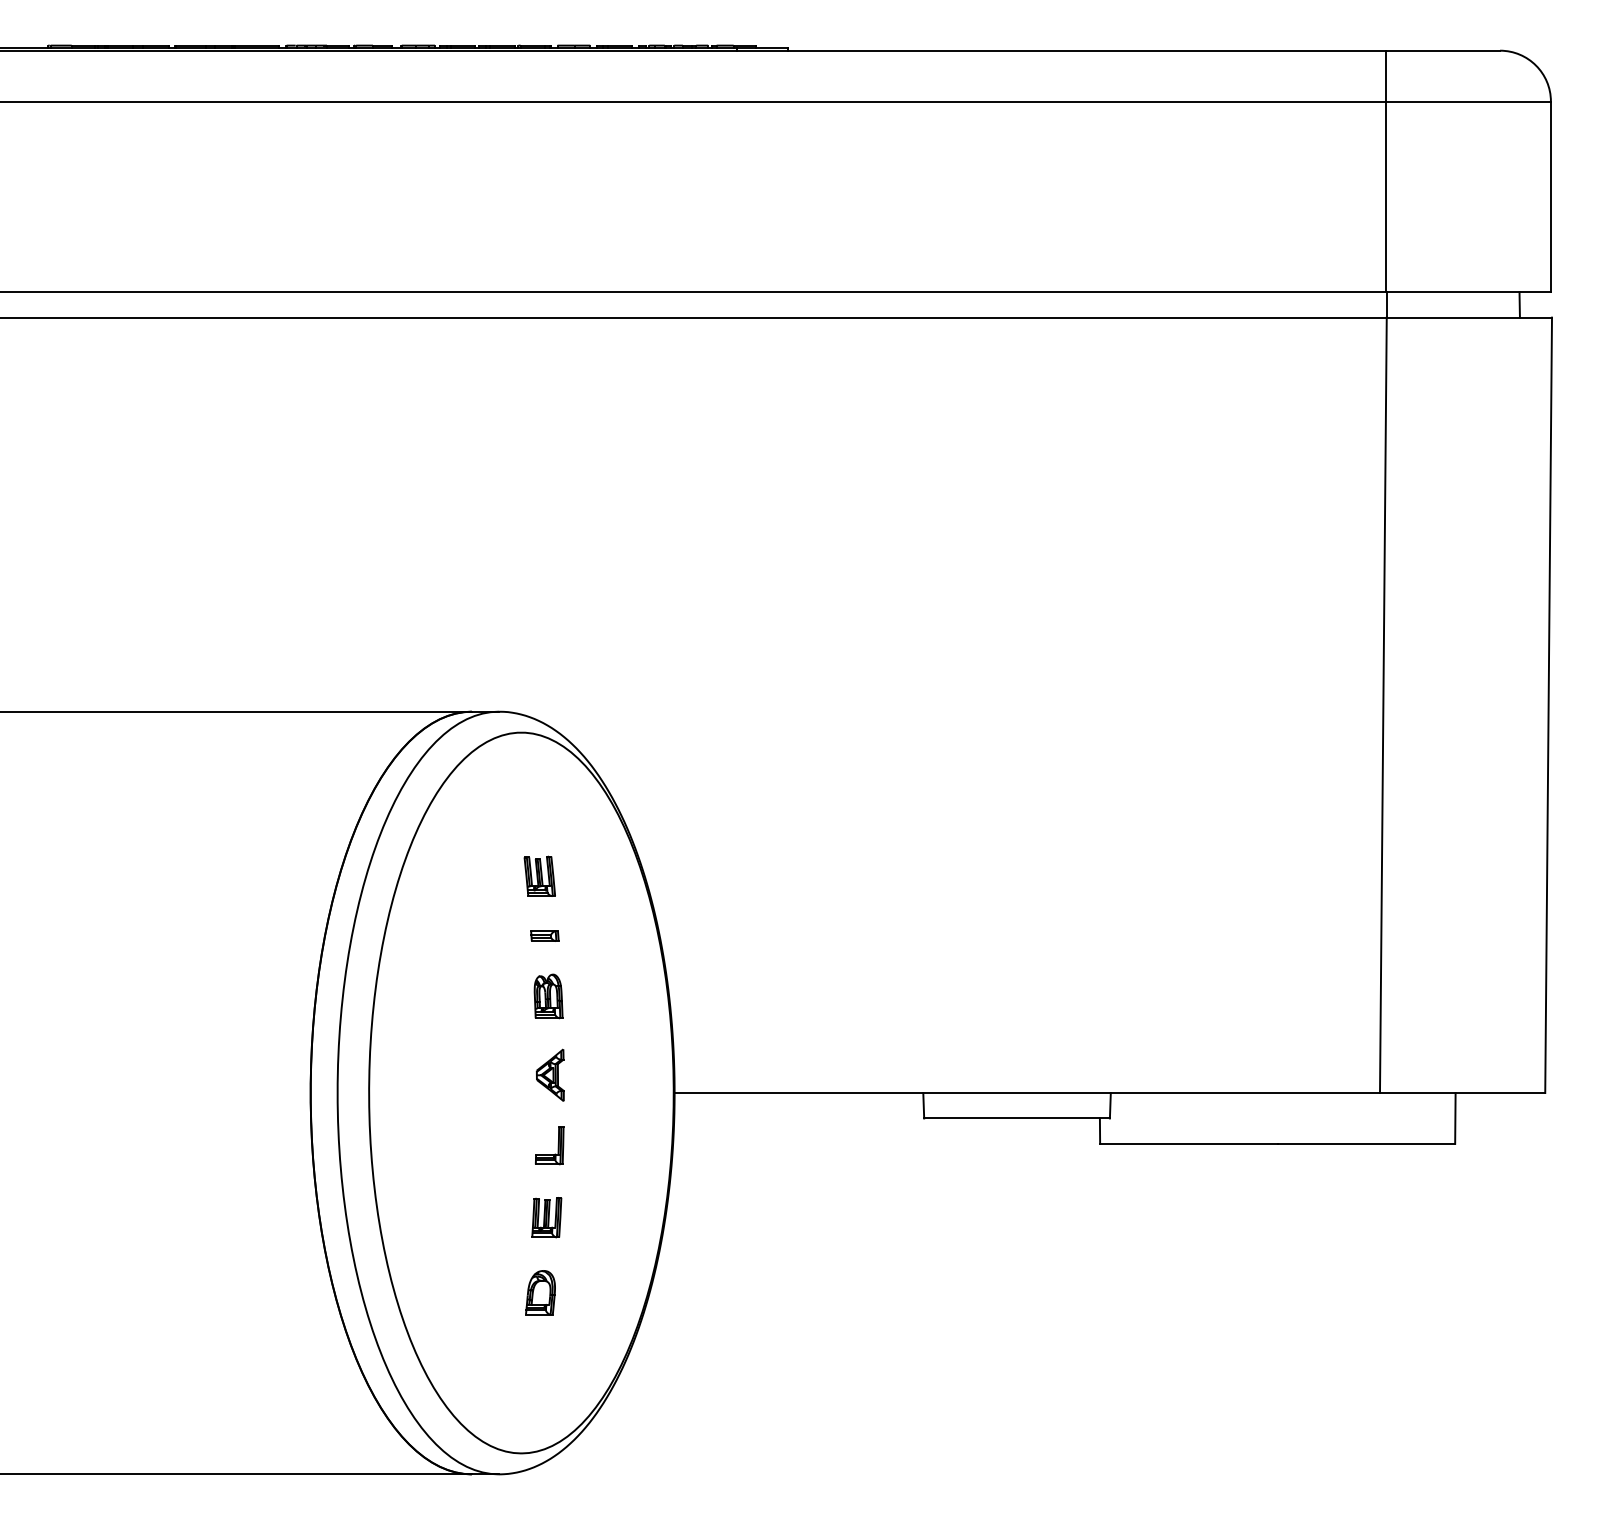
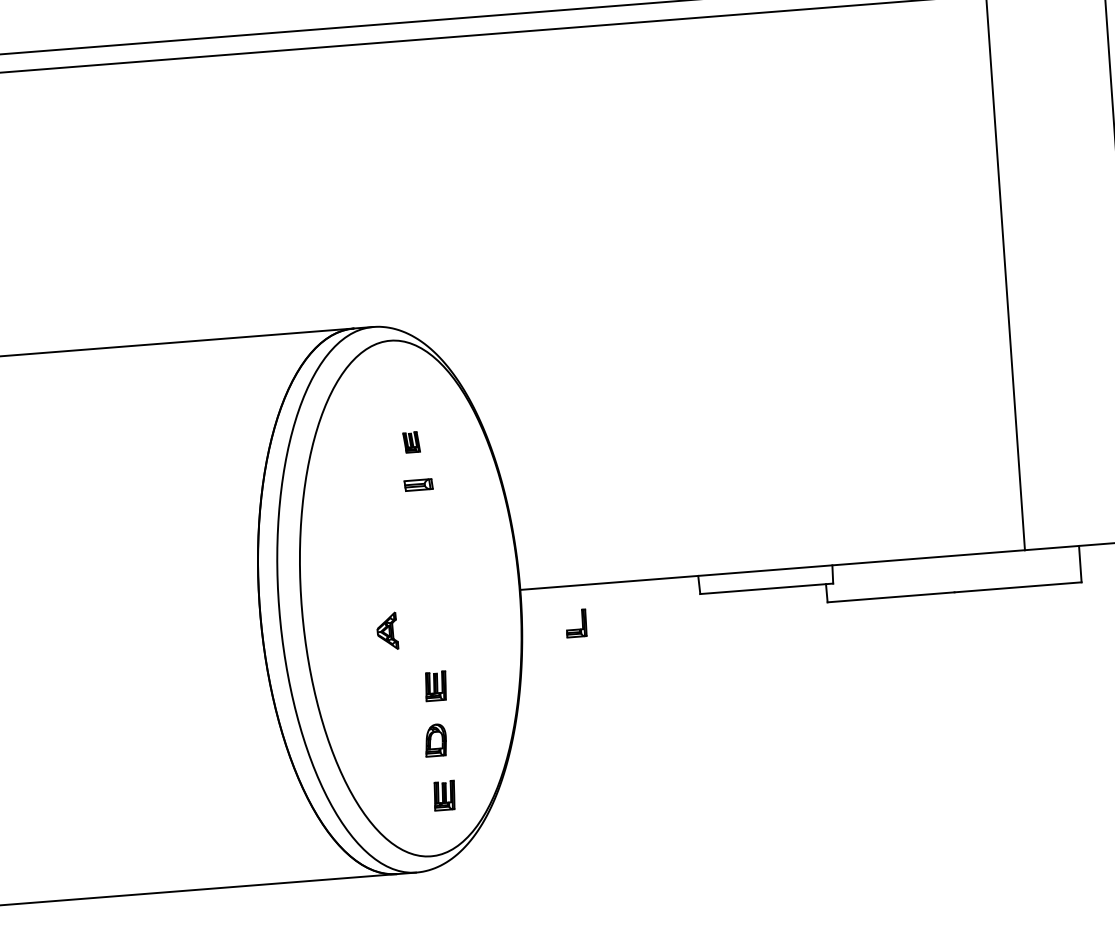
part: (539, 875) -> (411, 441), size x0.7
part: (544, 935) -> (418, 484), size x1.4
part: (548, 996) -> (424, 527), removed
part: (550, 1074) -> (387, 630), moved
part: (557, 1145) -> (581, 622), moved
part: (546, 1370) -> (444, 795), added

